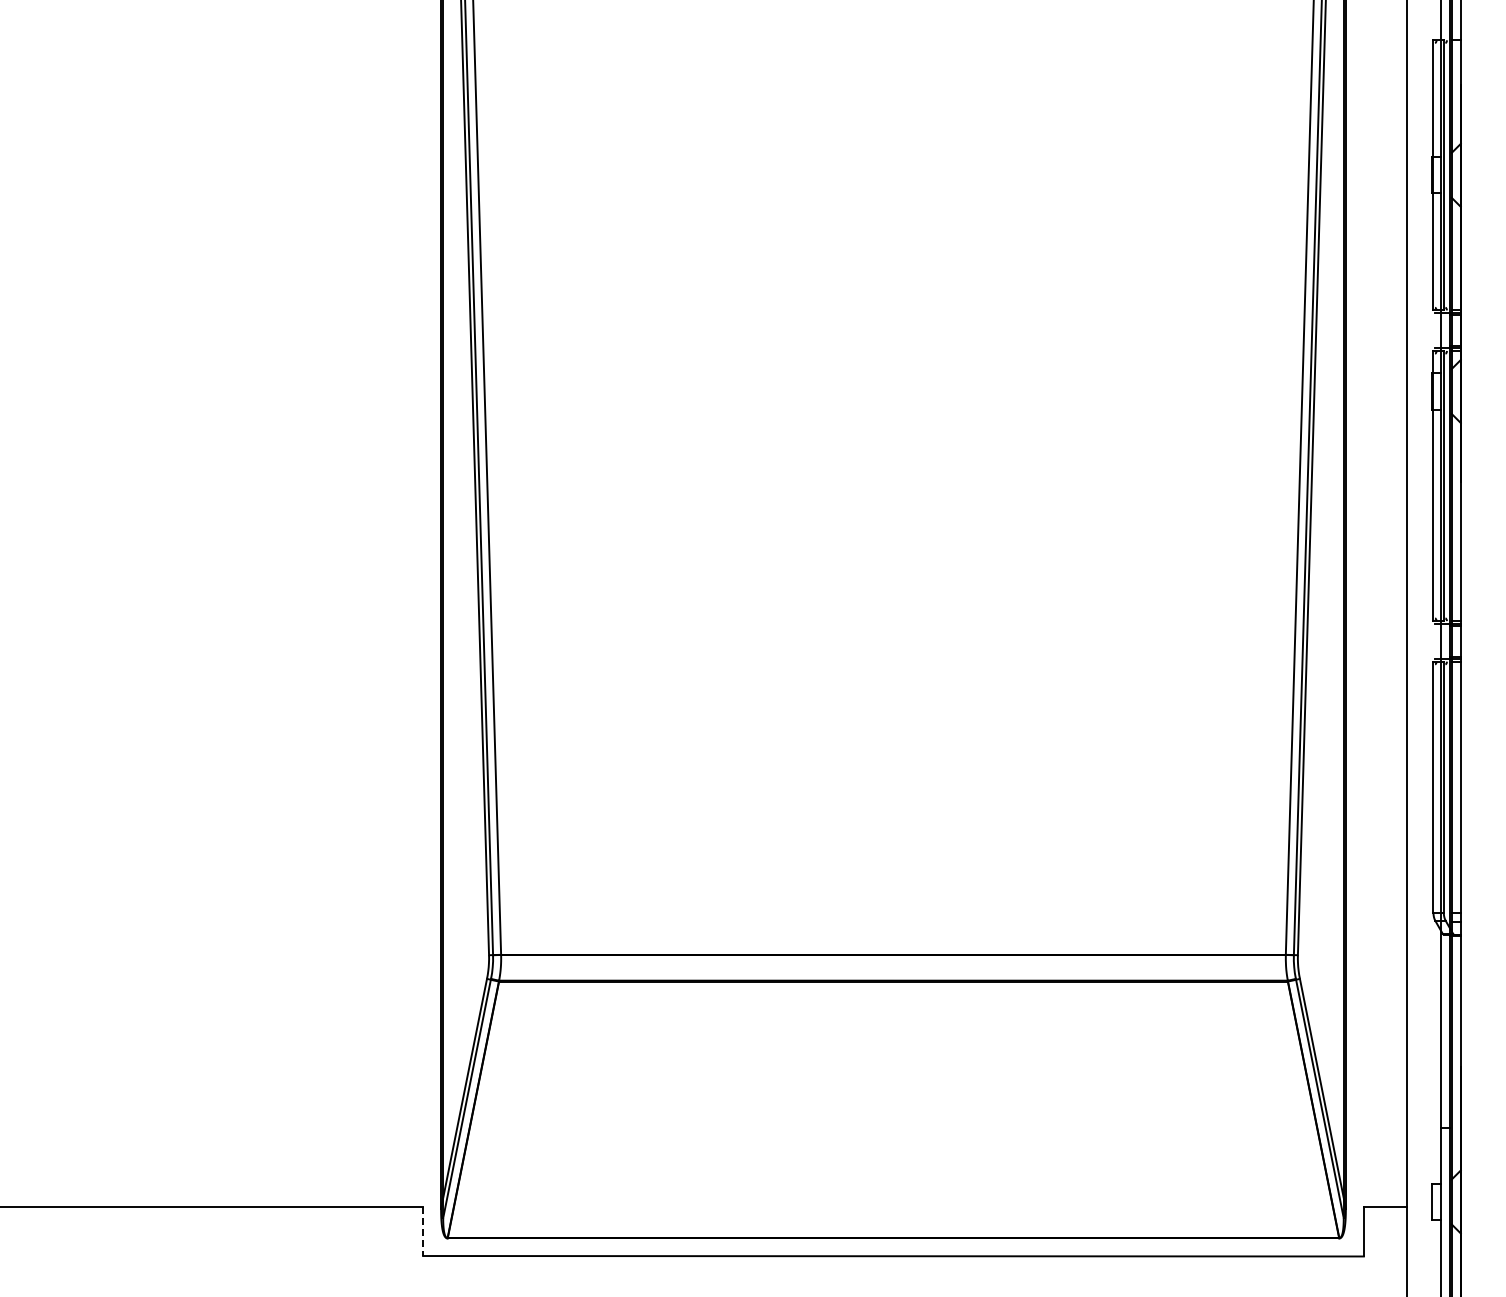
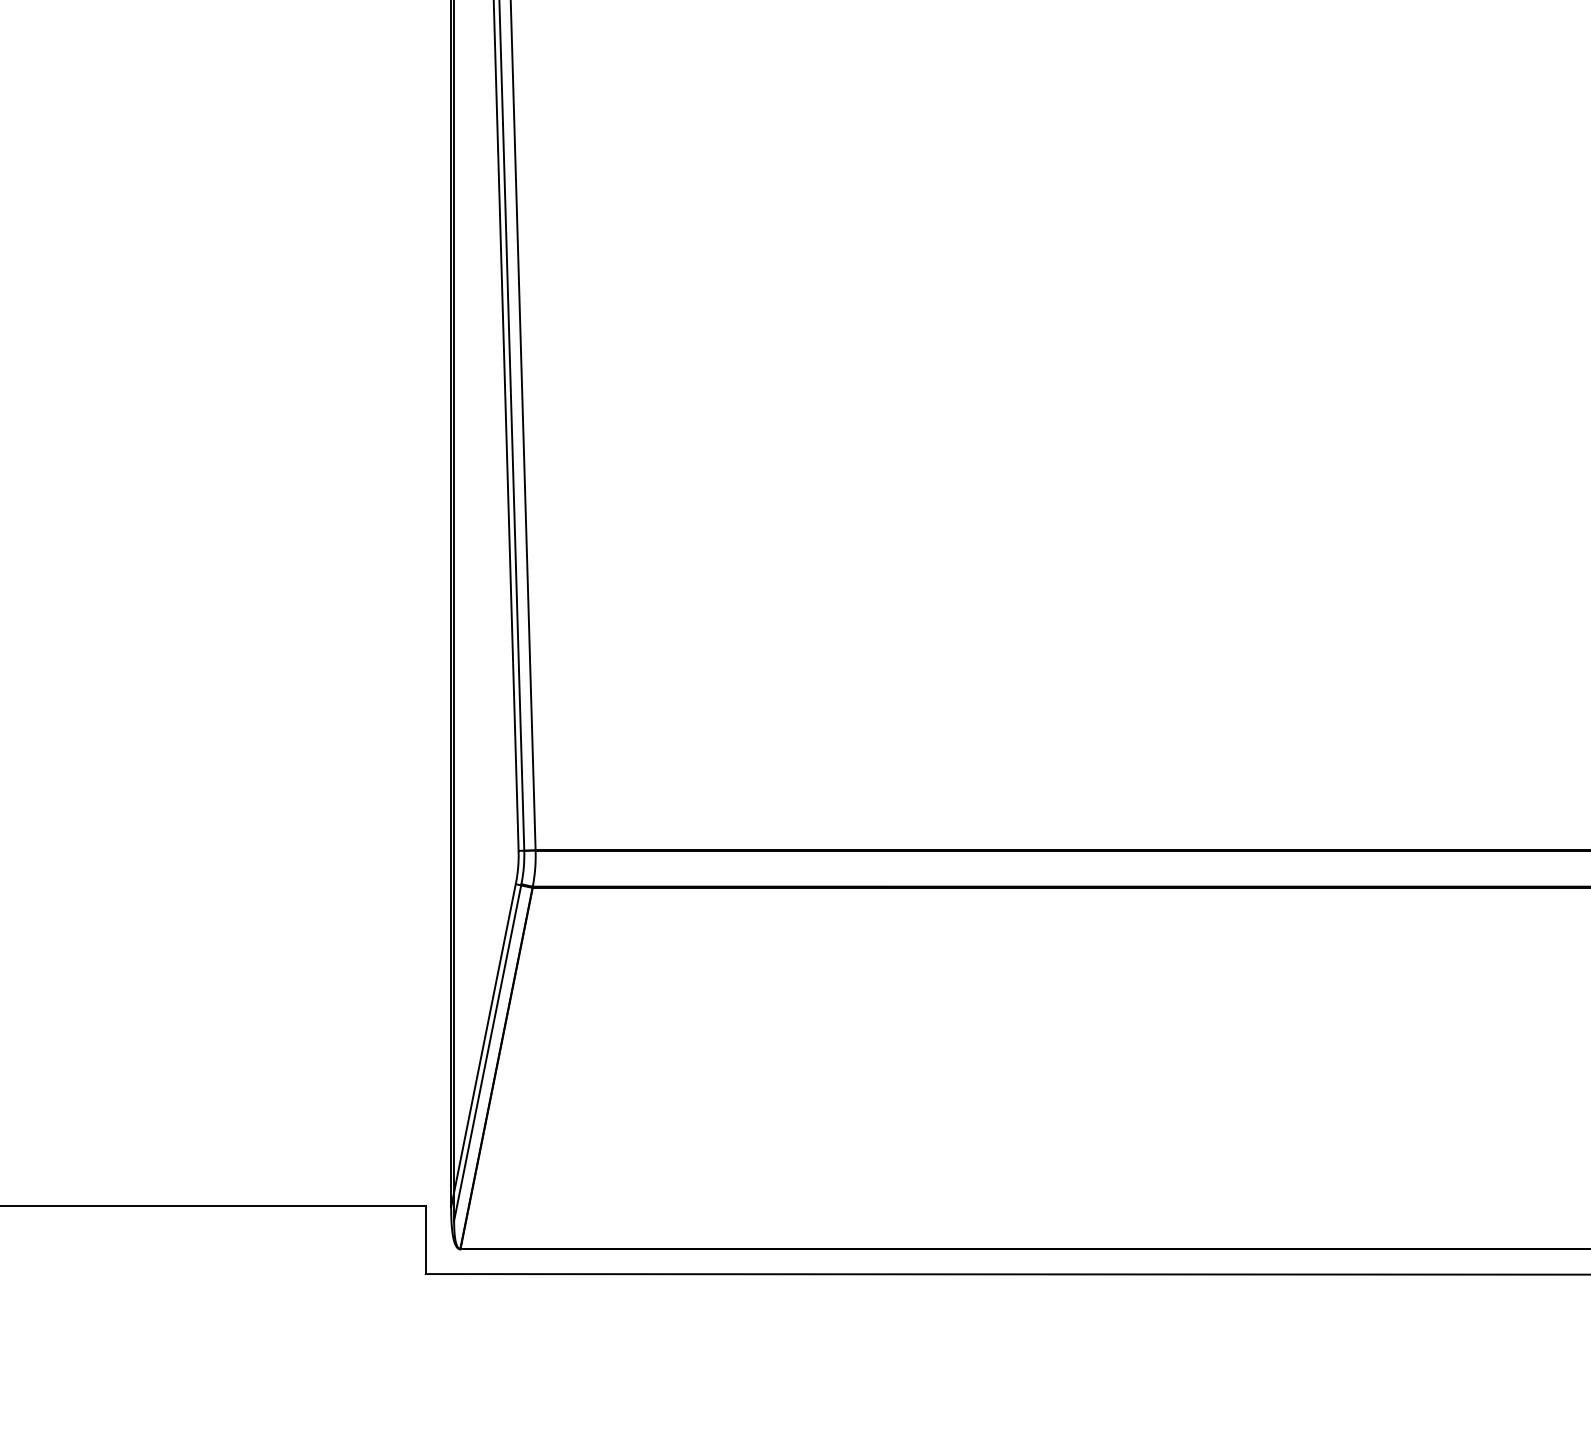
line: (423, 1232) -> (426, 1240), dashed -> solid

